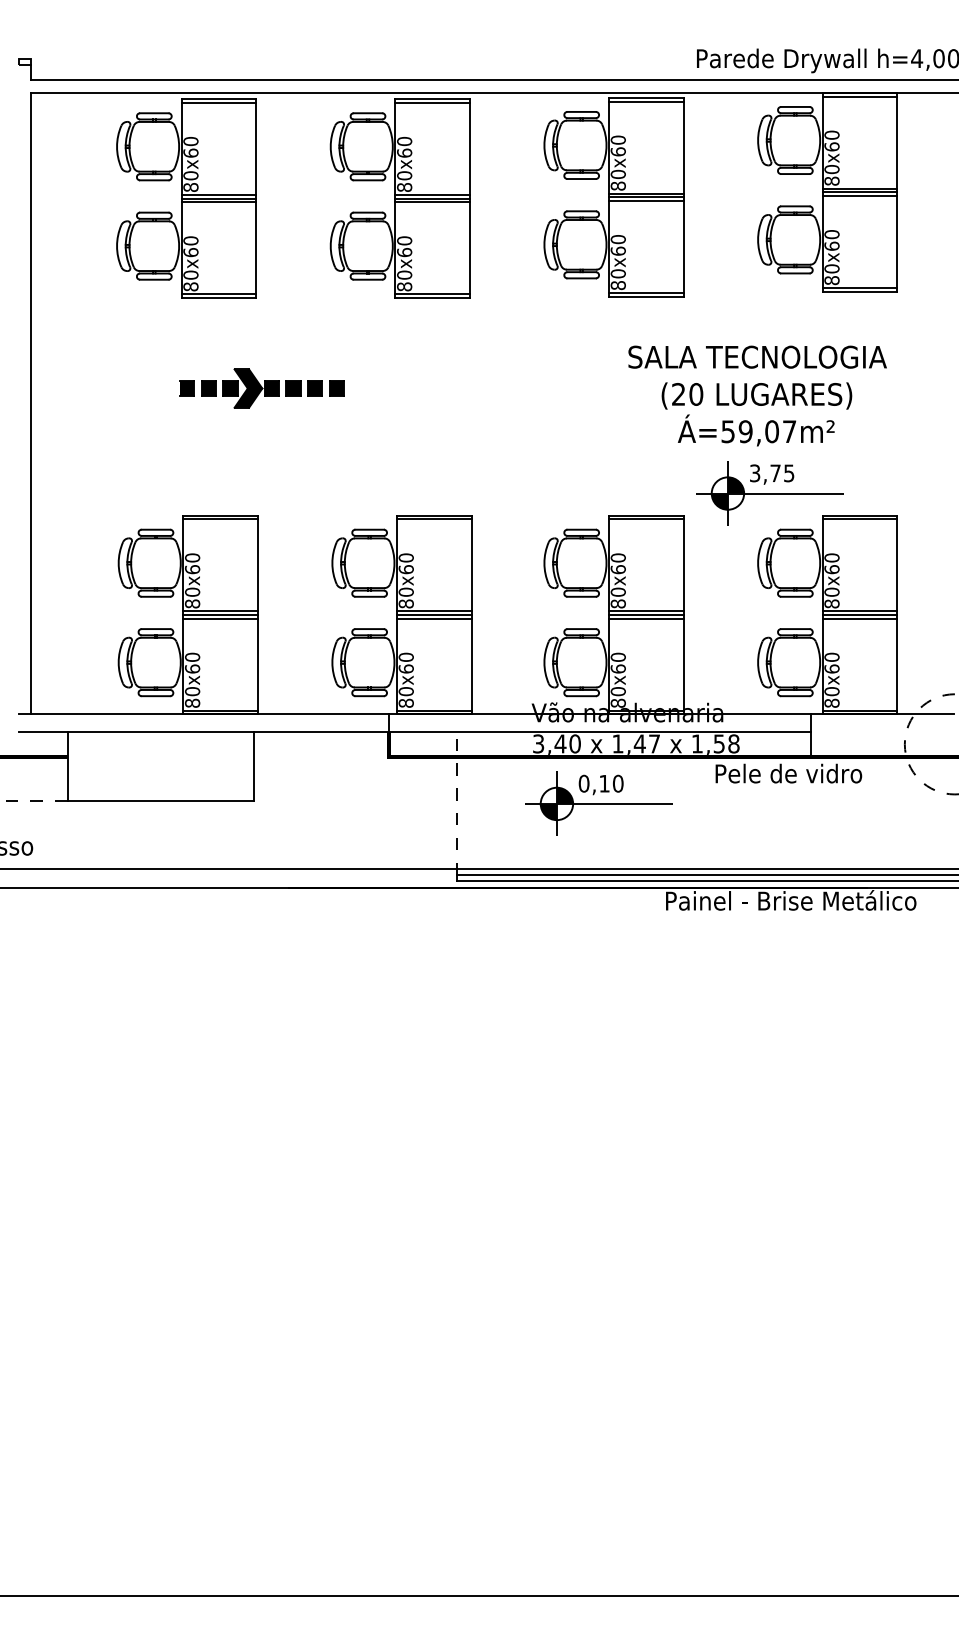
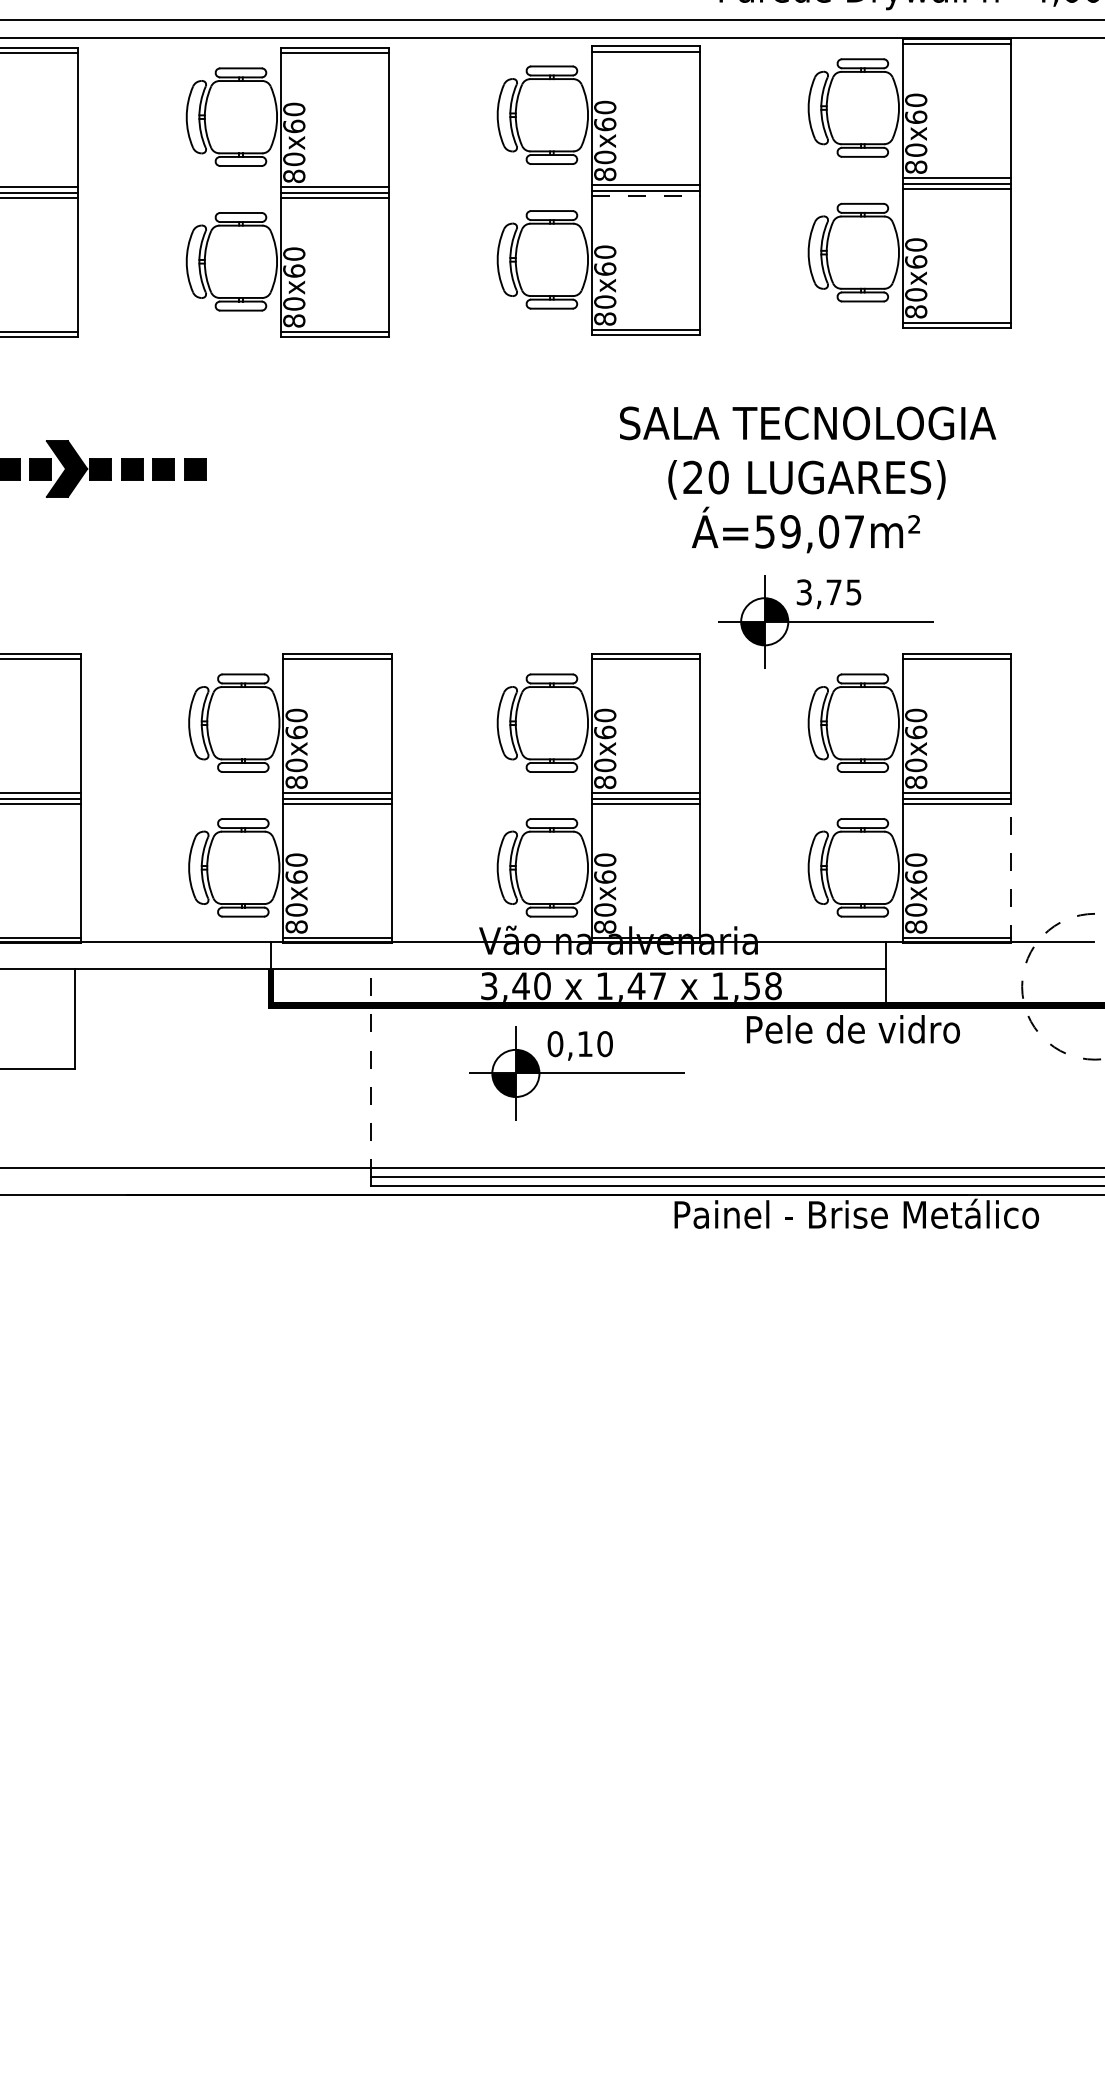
line: (646, 201) -> (646, 196), solid -> dashed
line: (897, 666) -> (1011, 873), solid -> dashed

